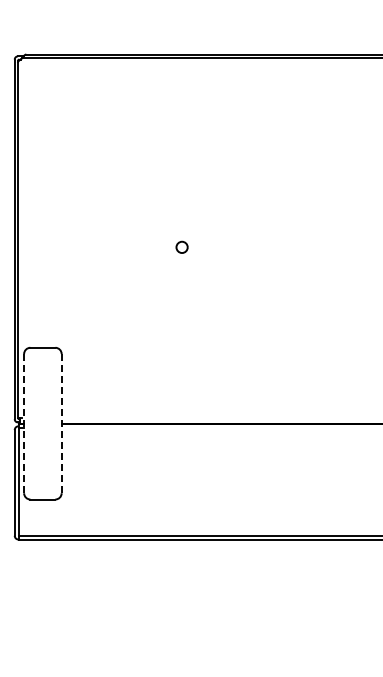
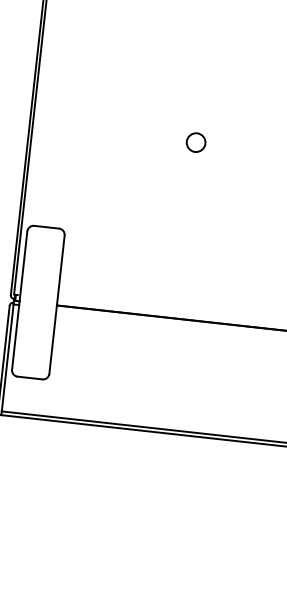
circle: (181, 247) -> (195, 142), size x1.67
line: (24, 423) -> (20, 300), dashed -> solid
line: (61, 423) -> (56, 304), dashed -> solid

